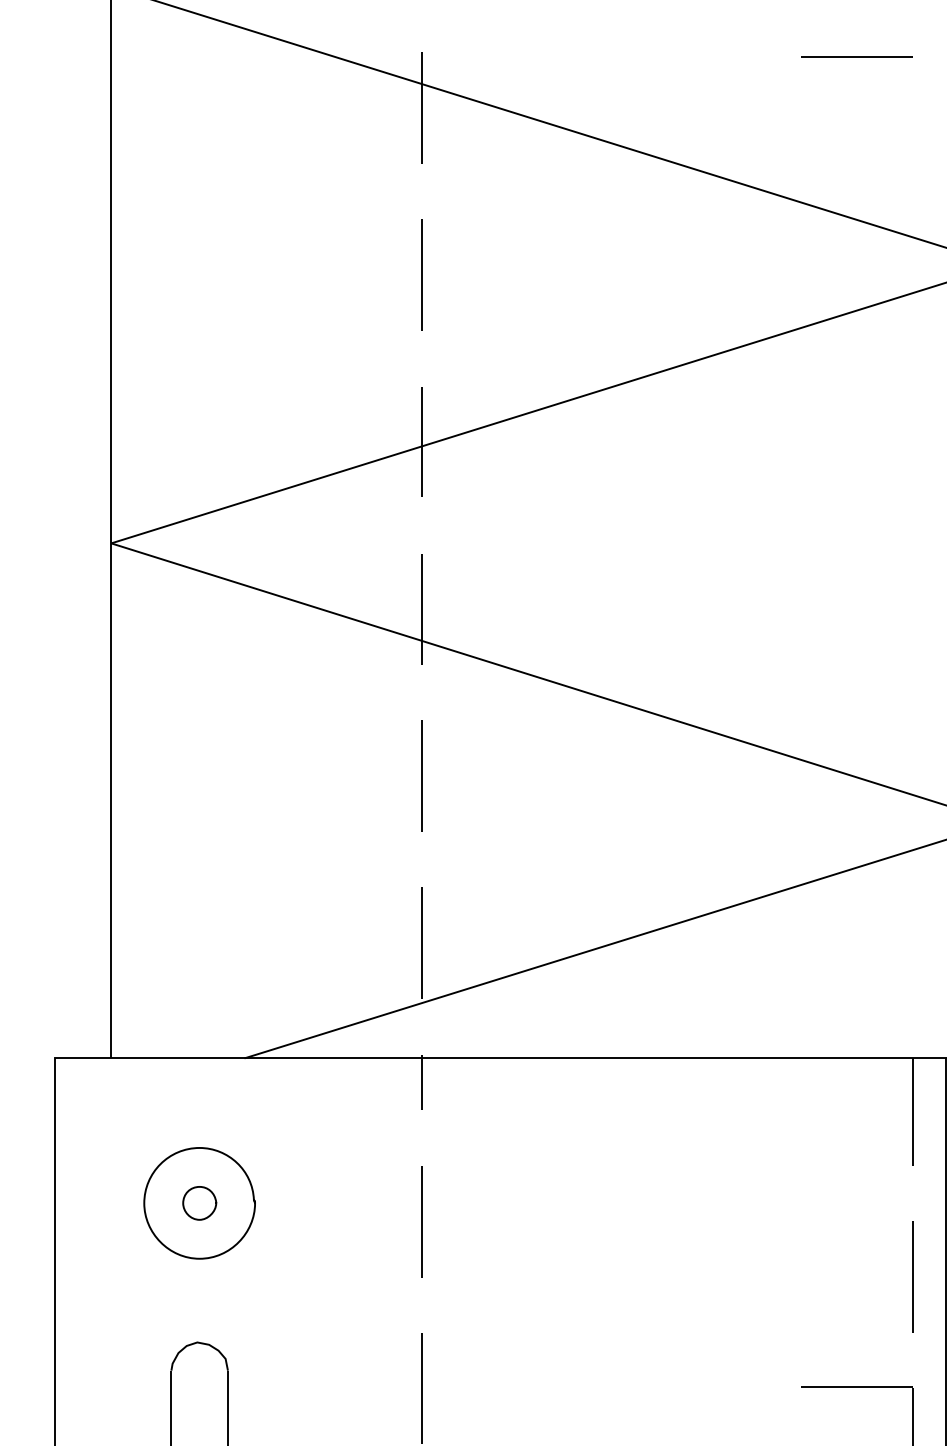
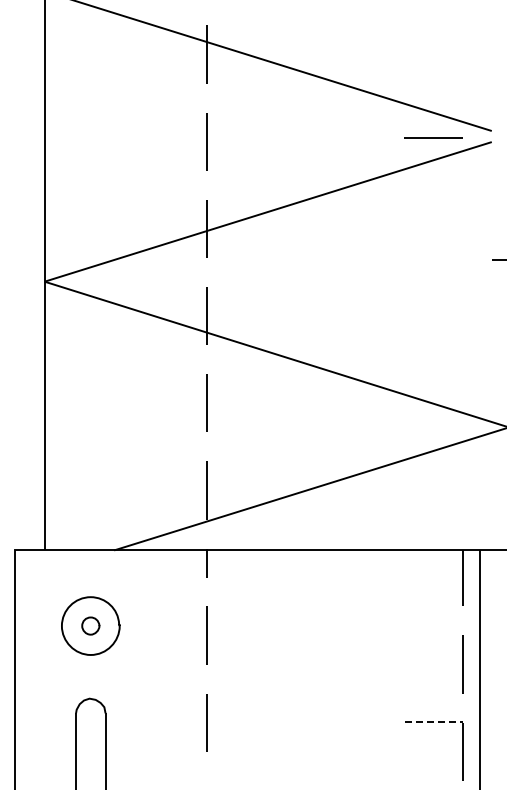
line: (856, 56) -> (433, 137), moved
line: (858, 1388) -> (434, 722), solid -> dashed

